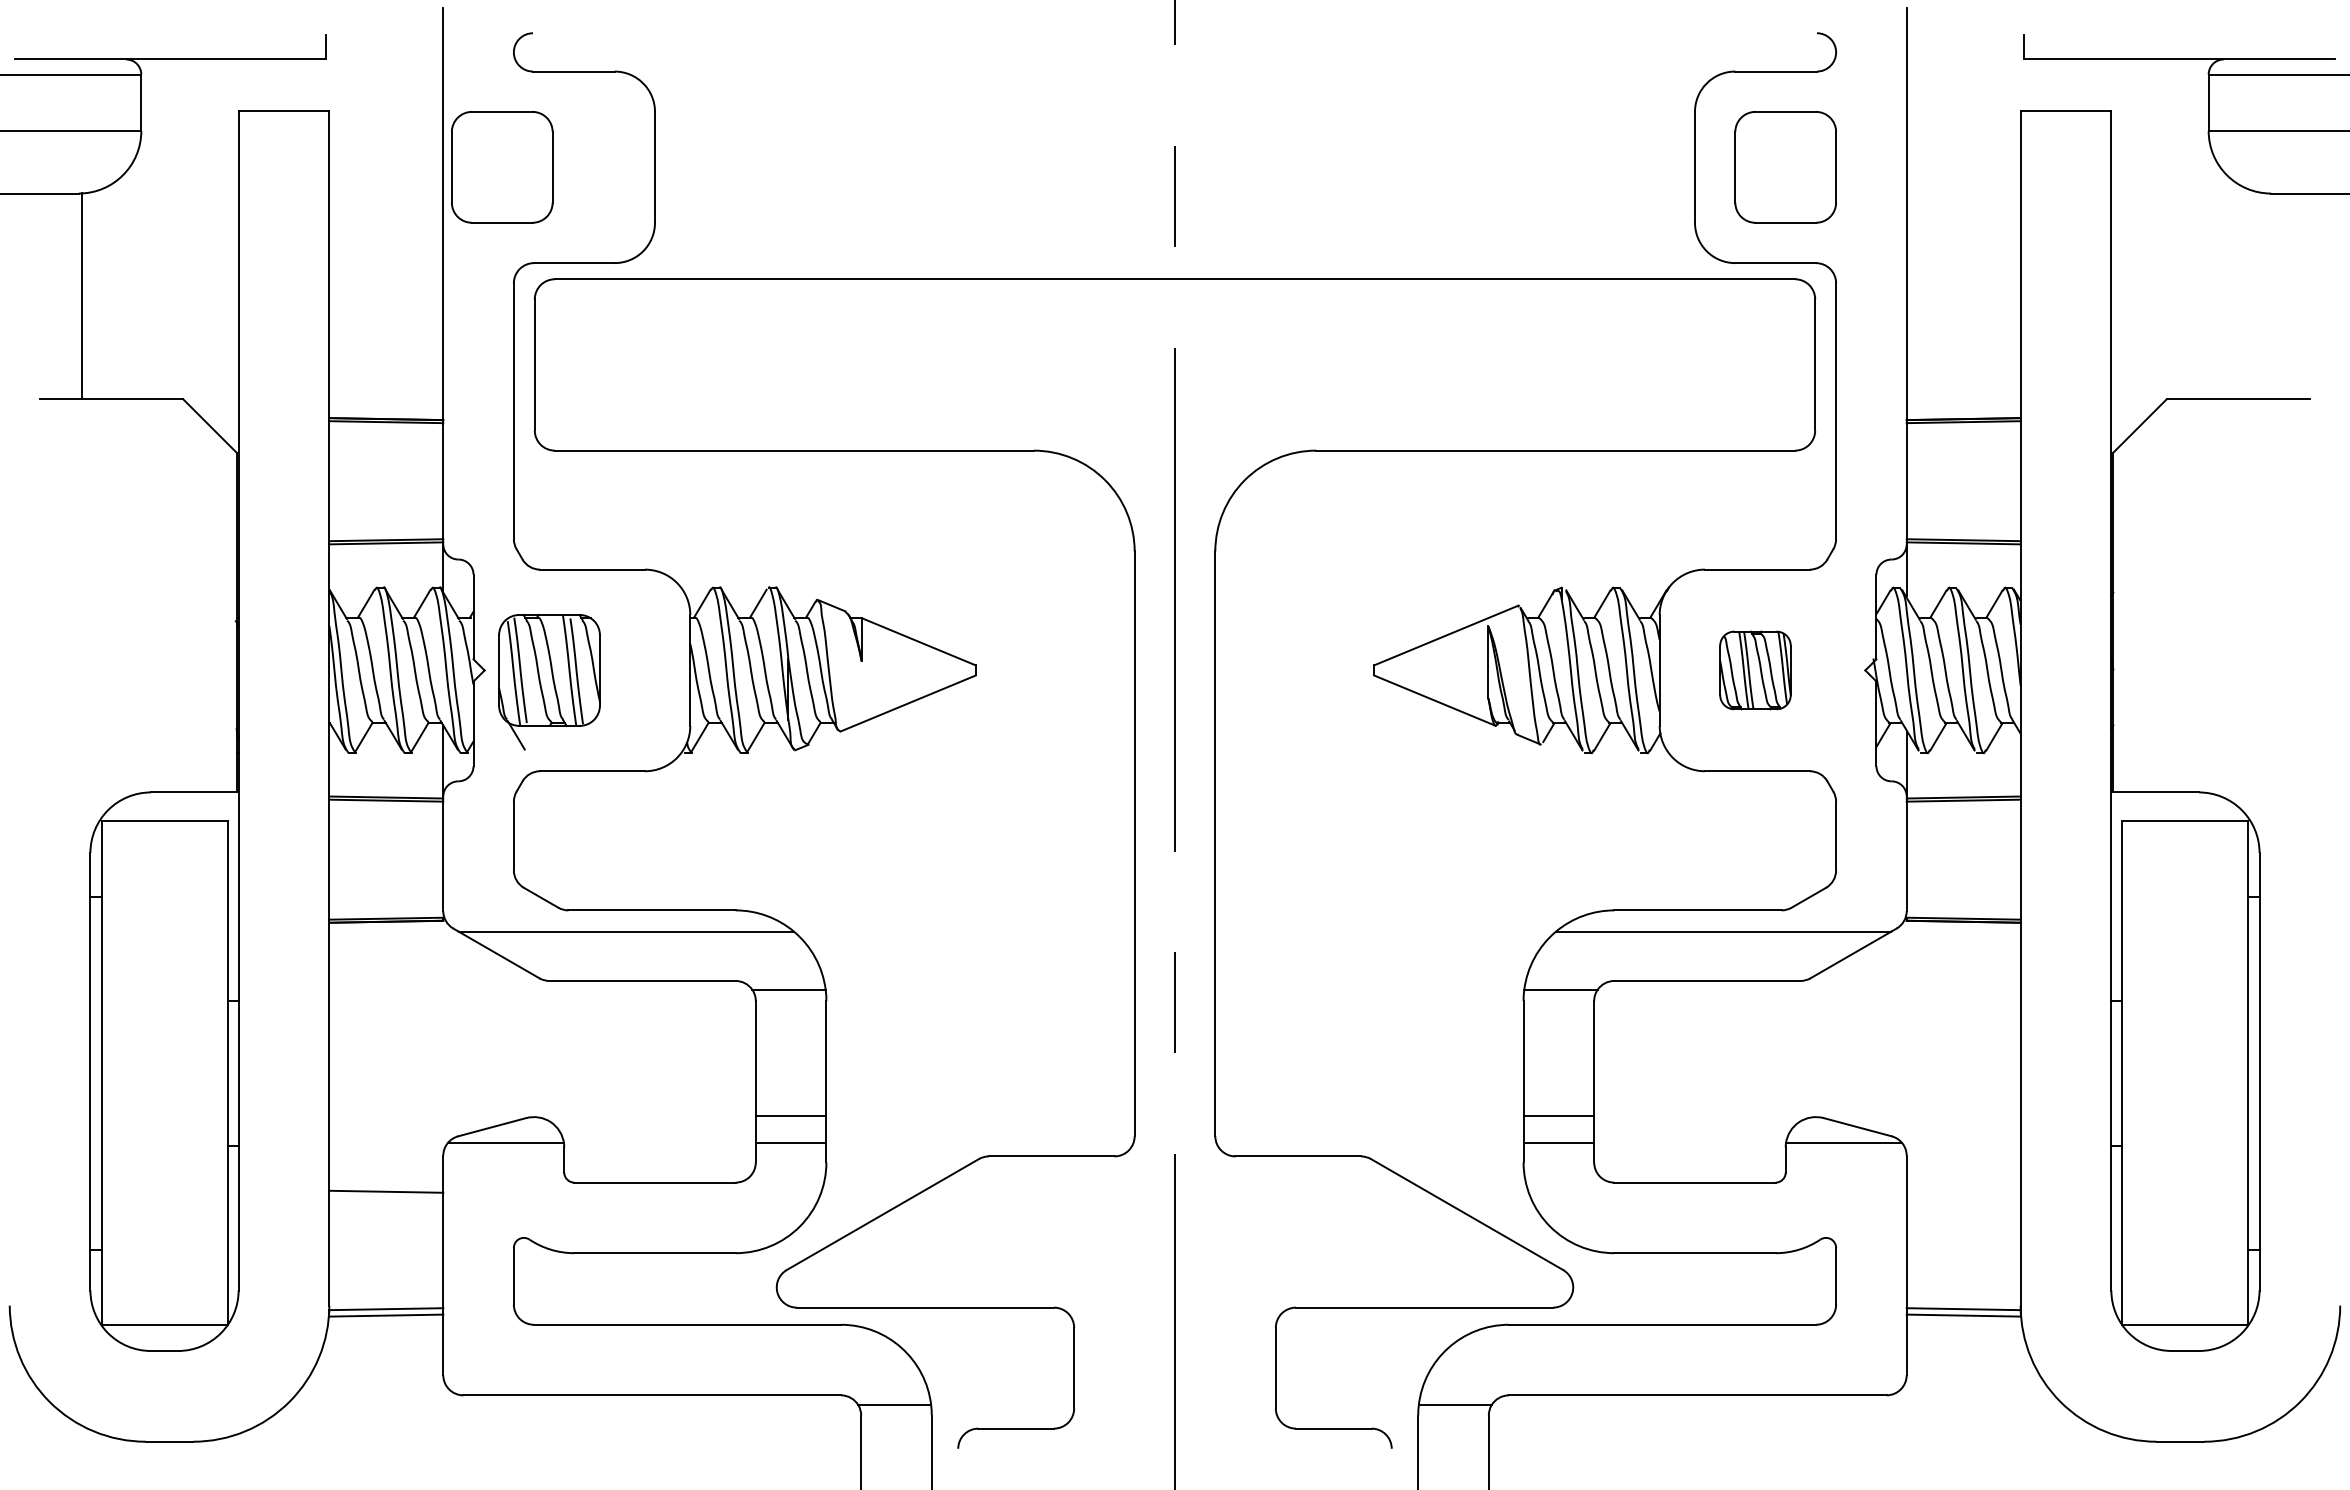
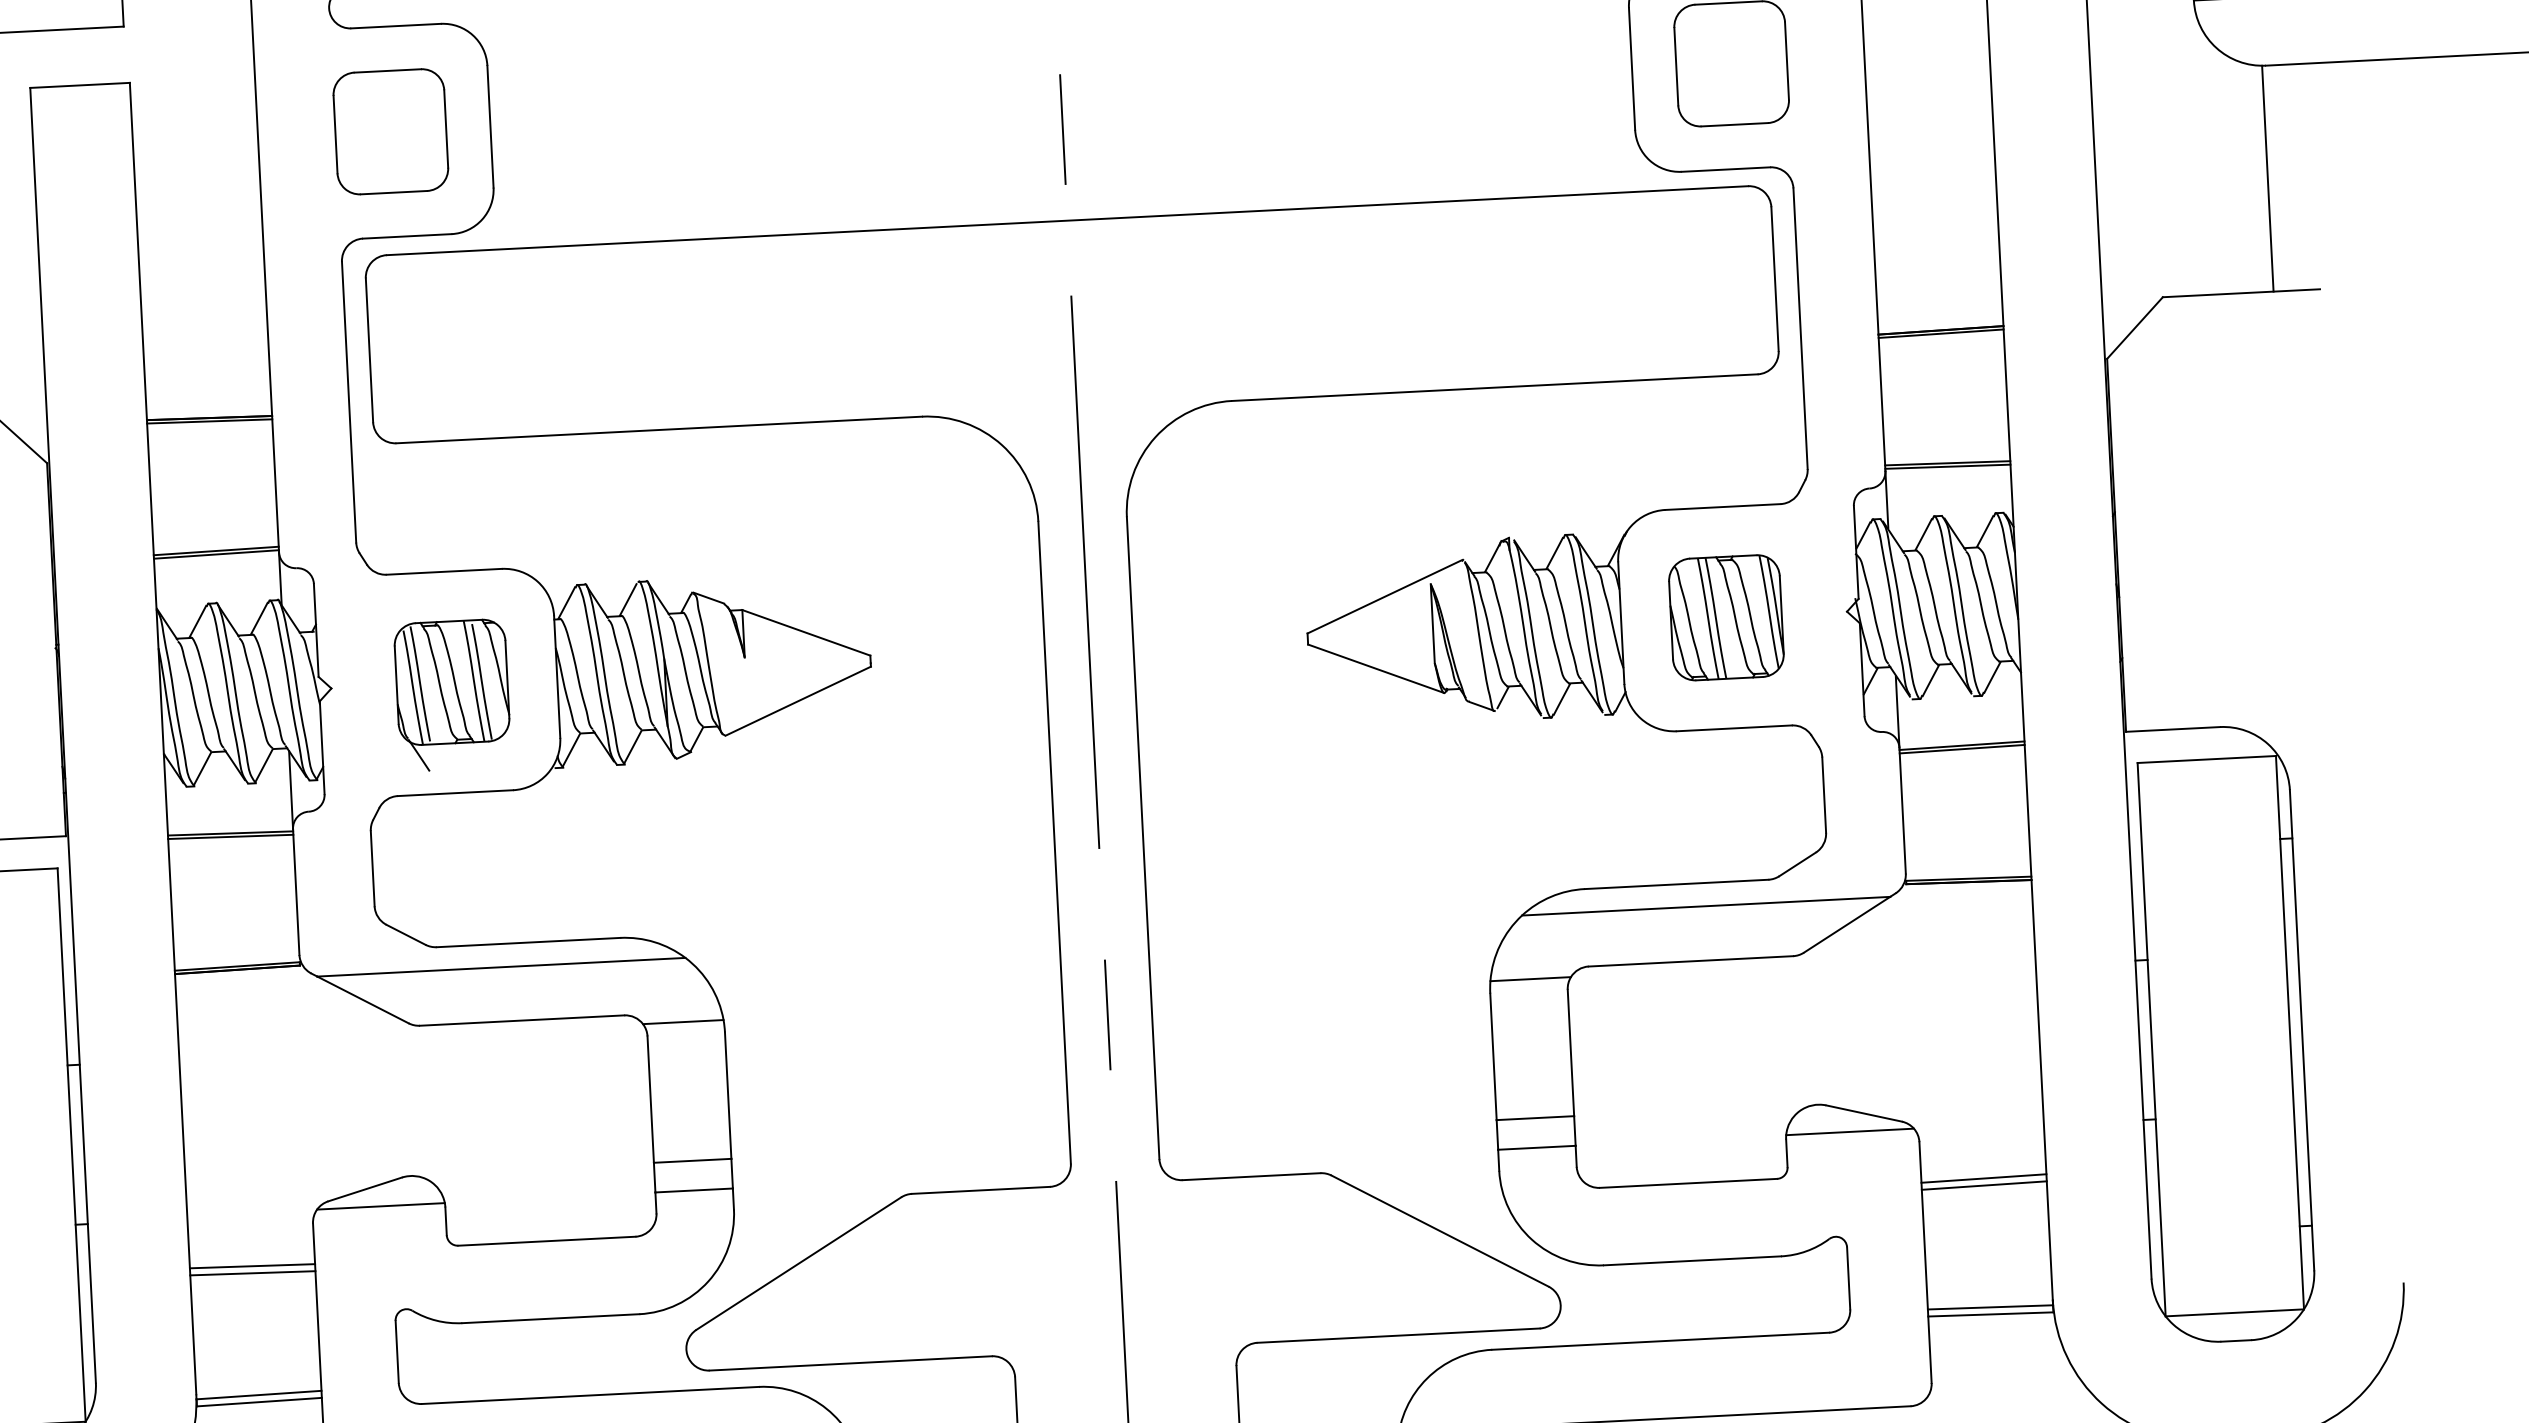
part: (502, 167) -> (391, 131), moved
line: (2267, 296) -> (2267, 178), added
part: (1755, 670) -> (1726, 617), size x1.43
part: (549, 682) -> (452, 695), moved
line: (1963, 1191) -> (1983, 1178), added
line: (386, 1198) -> (253, 1273), added
line: (1963, 1198) -> (1984, 1185), added

